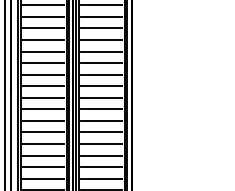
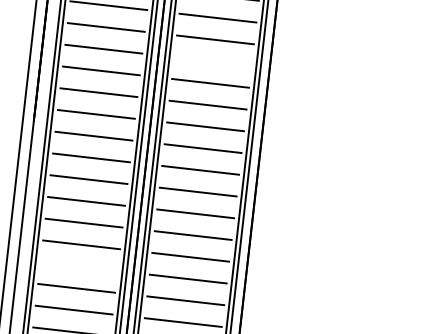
line: (101, 51) -> (212, 61), removed
line: (43, 167) -> (78, 267), removed

